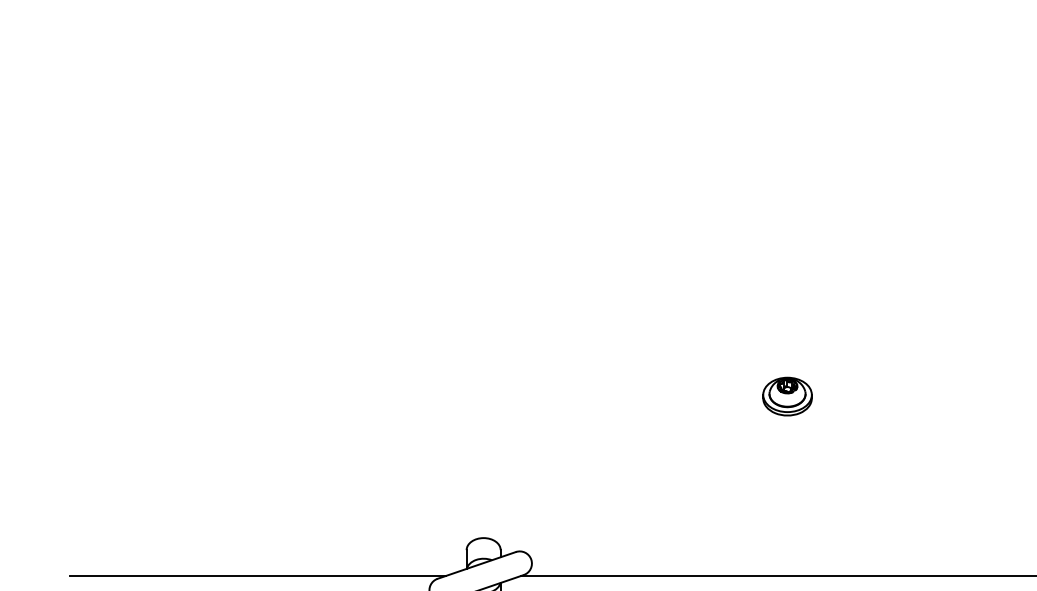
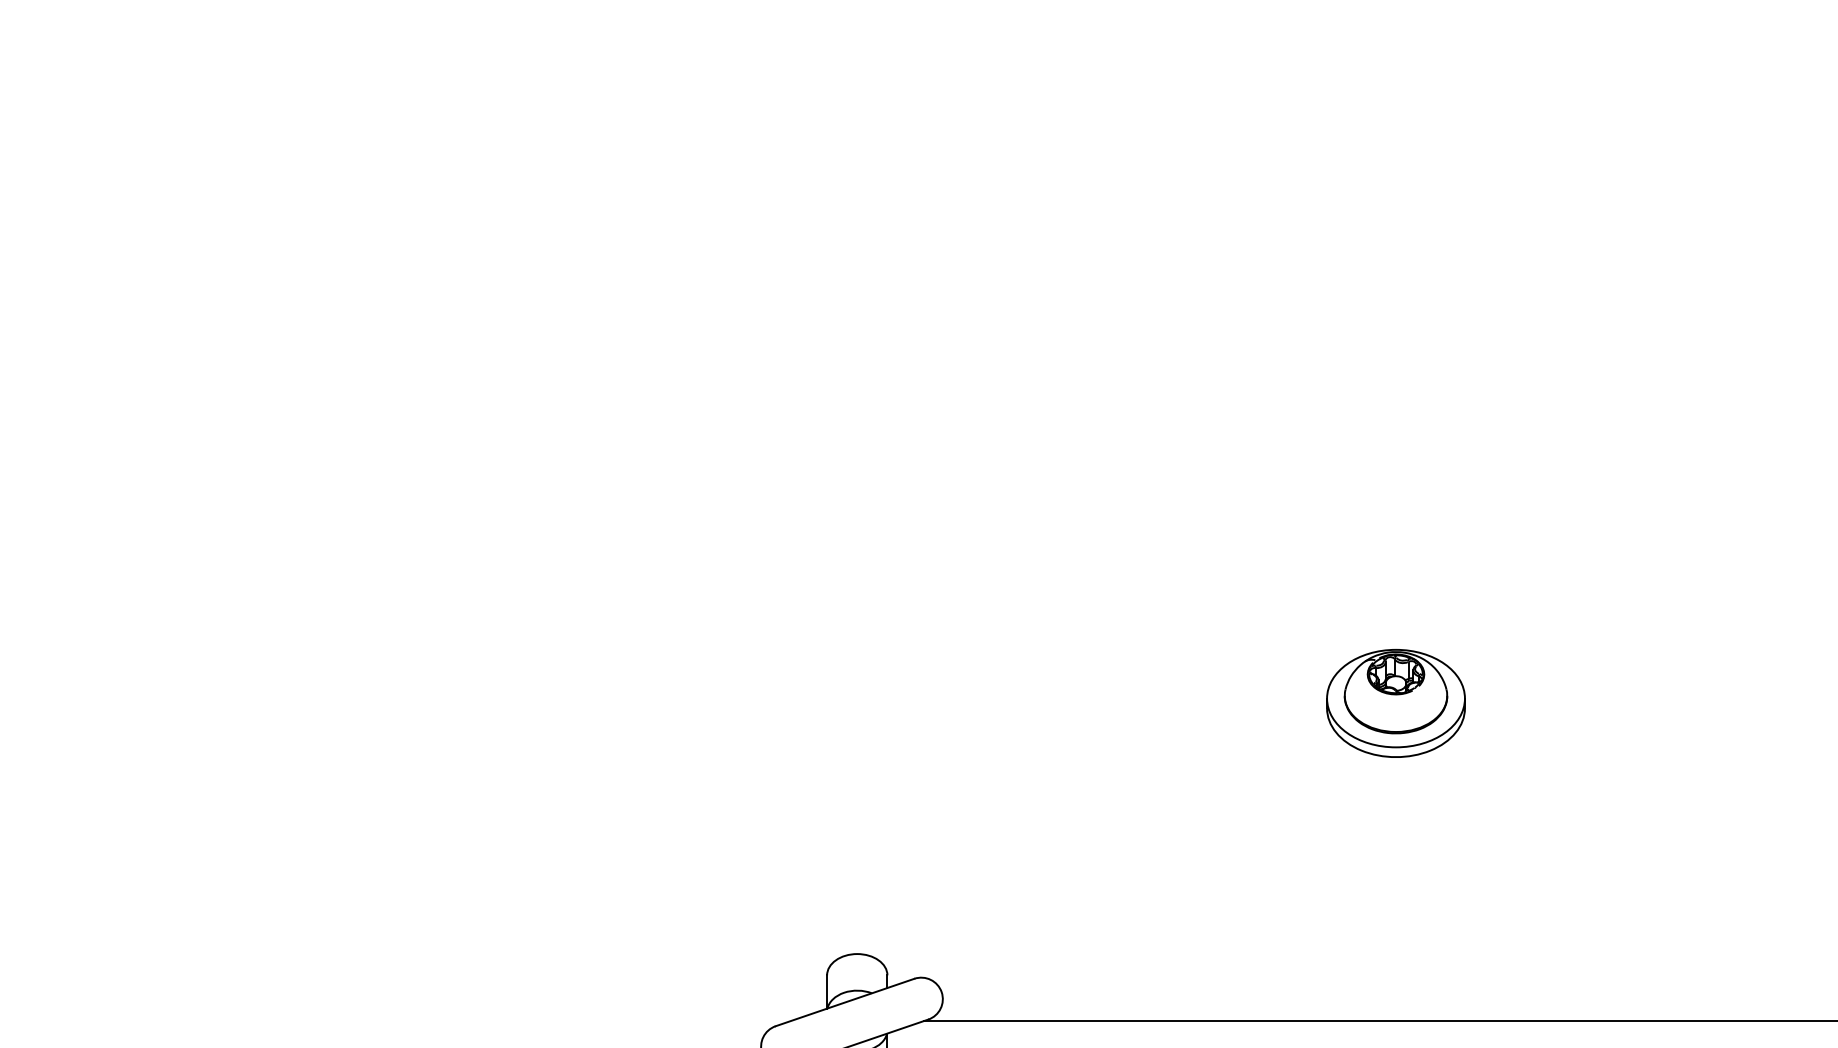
part: (787, 396) -> (1395, 703), size x1.6
line: (258, 575) -> (458, 1020), removed

